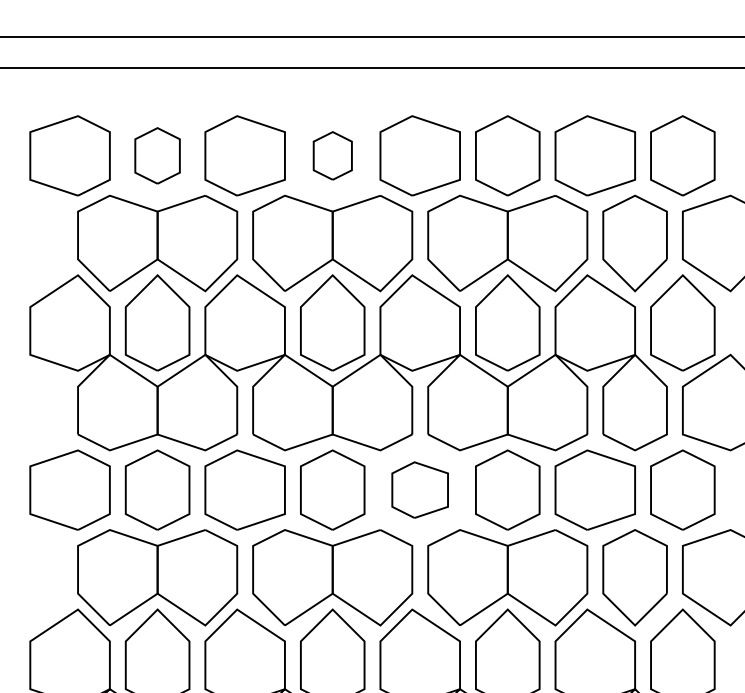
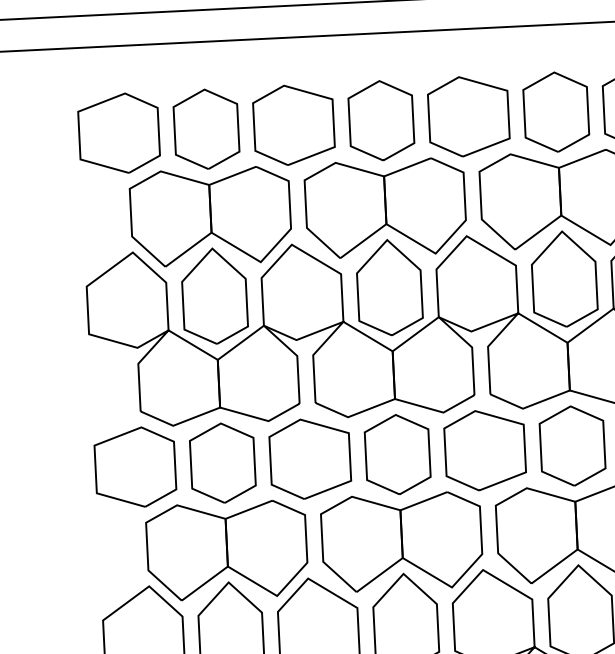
part: (157, 155) -> (206, 128), size x1.43
part: (332, 155) -> (381, 120), size x1.67
part: (419, 489) -> (484, 449), size x1.43

